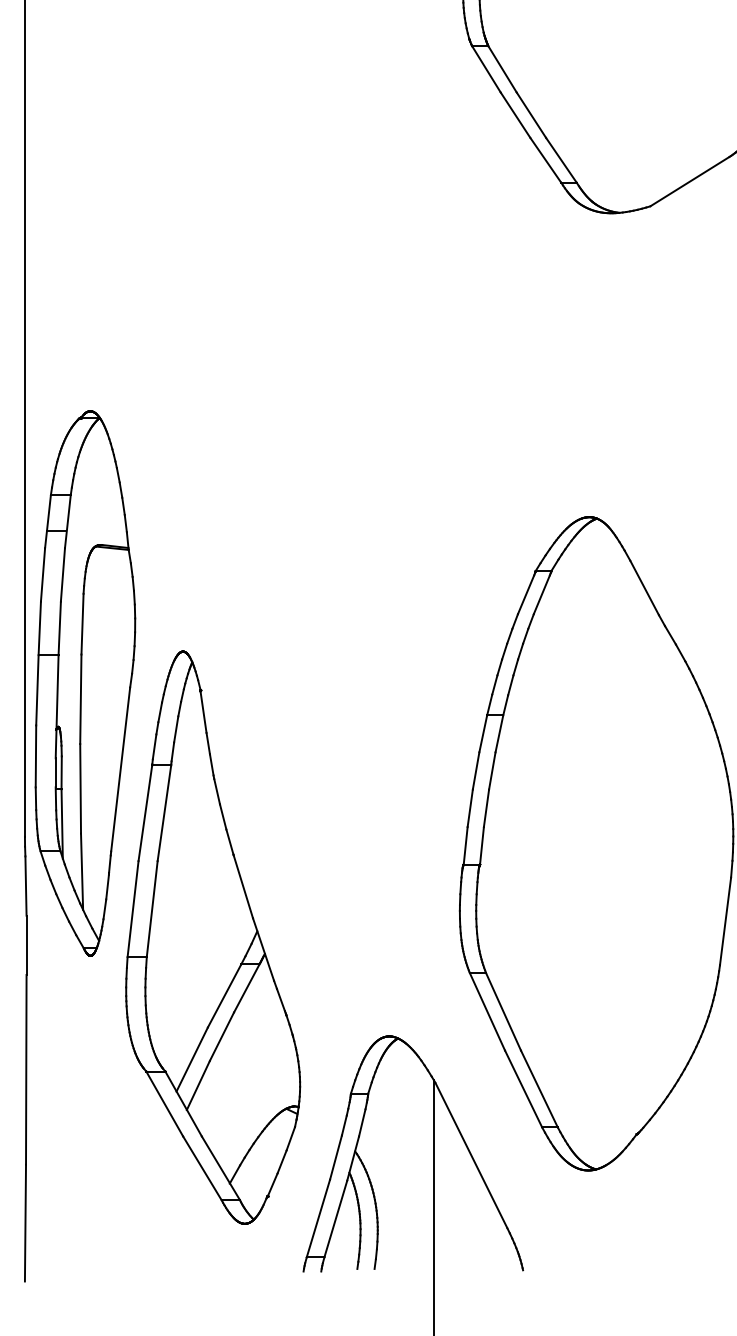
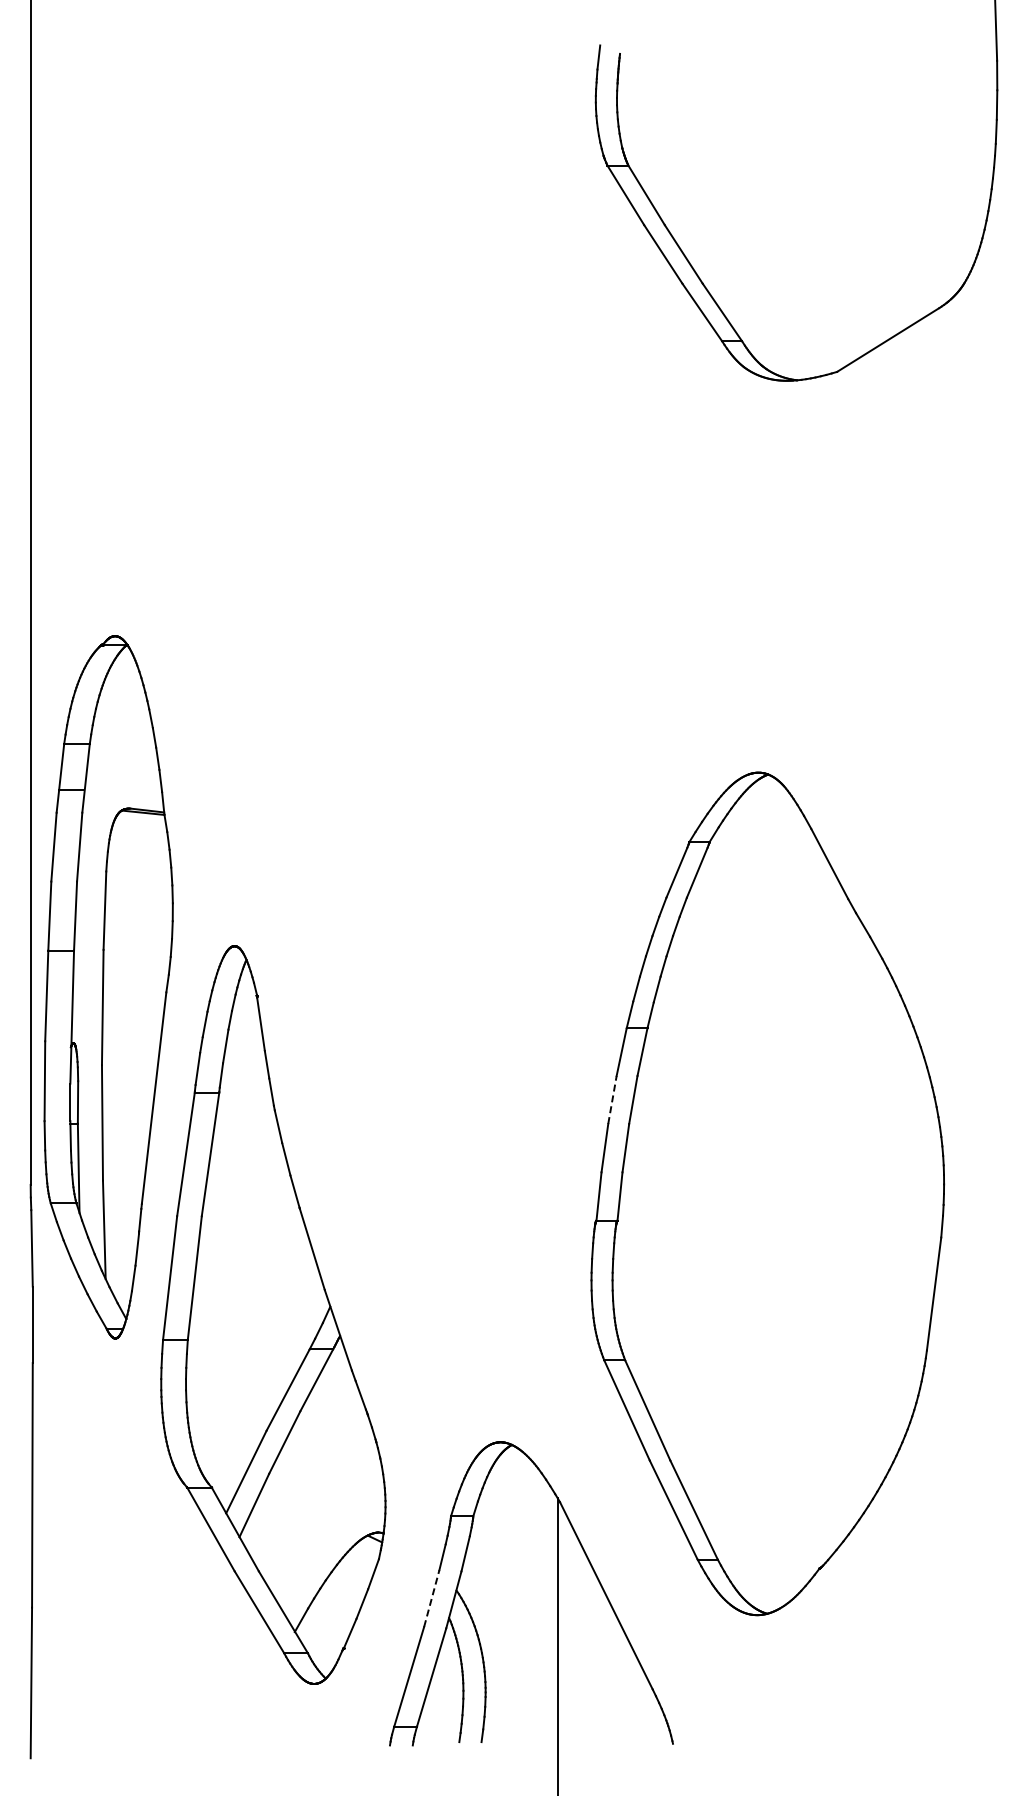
line: (476, 770) -> (612, 1099), solid -> dashed
line: (335, 1157) -> (431, 1598), solid -> dashed

